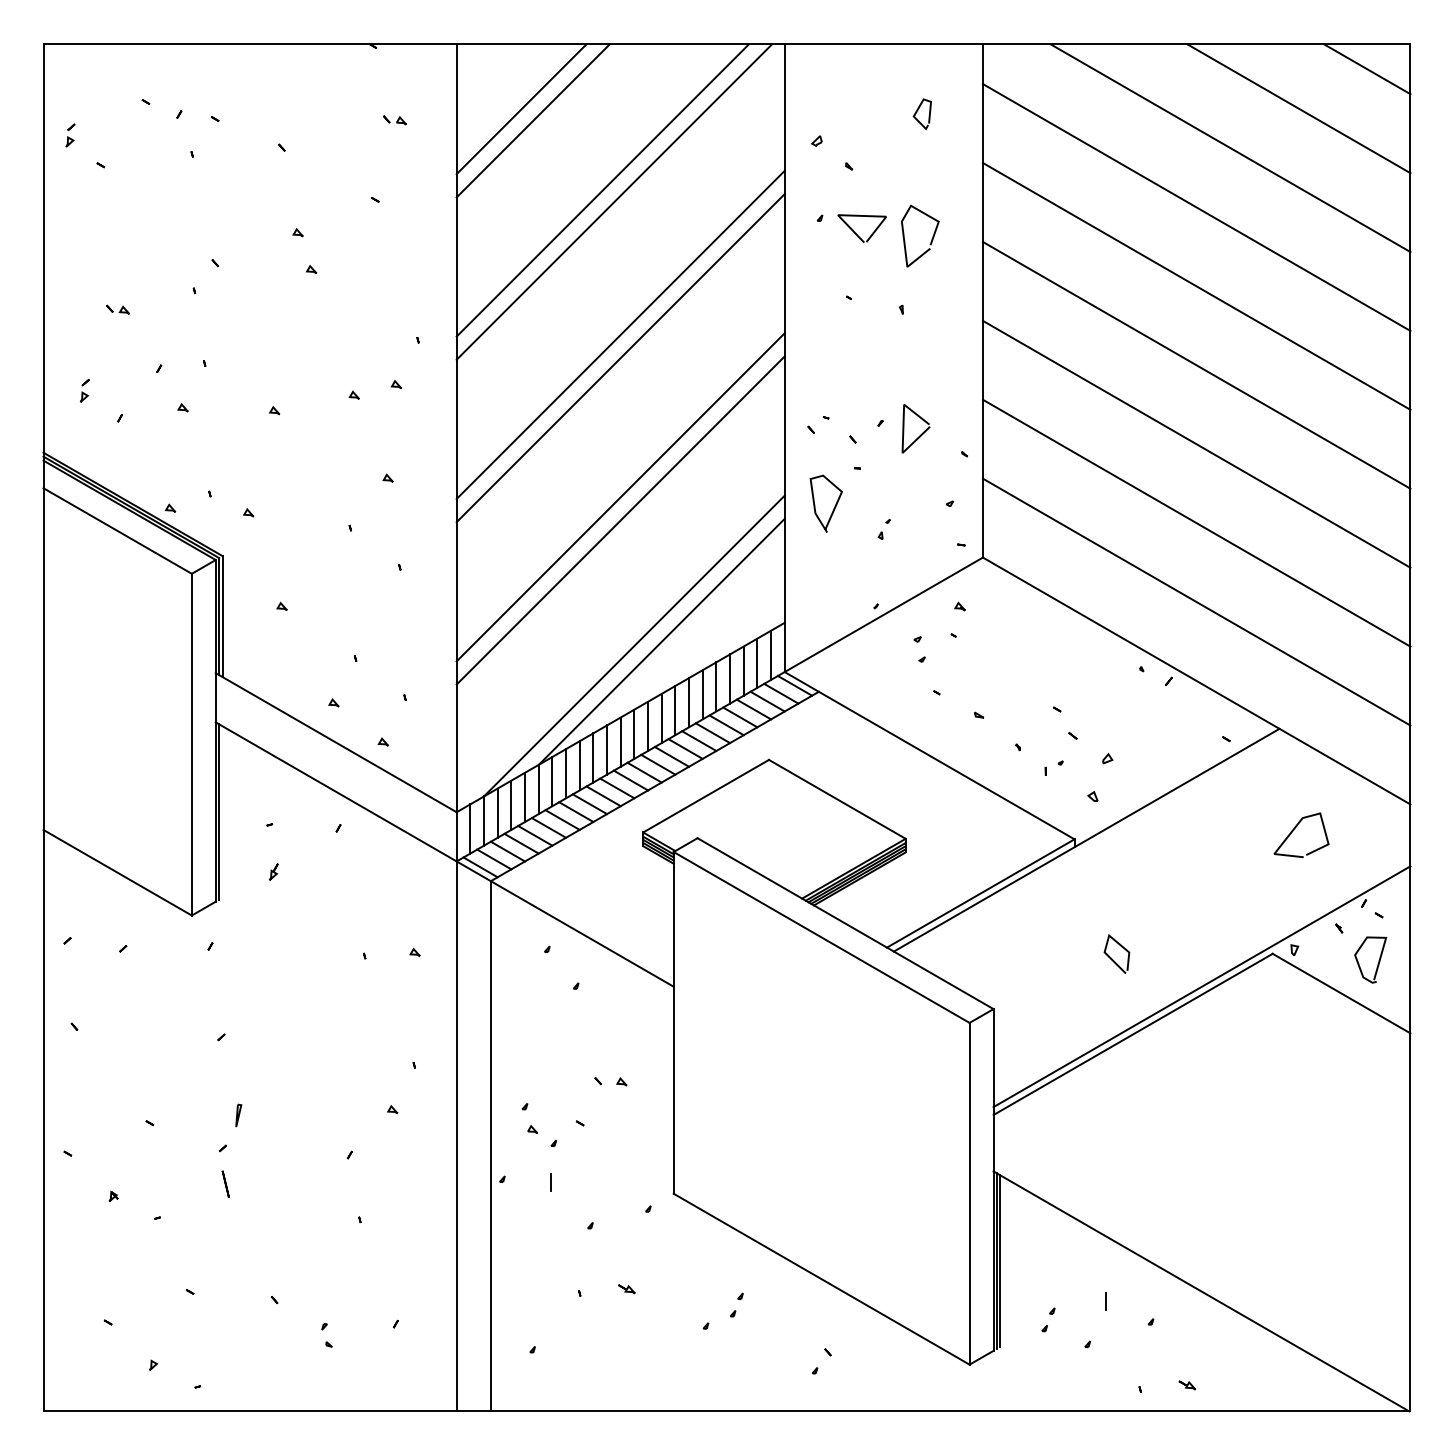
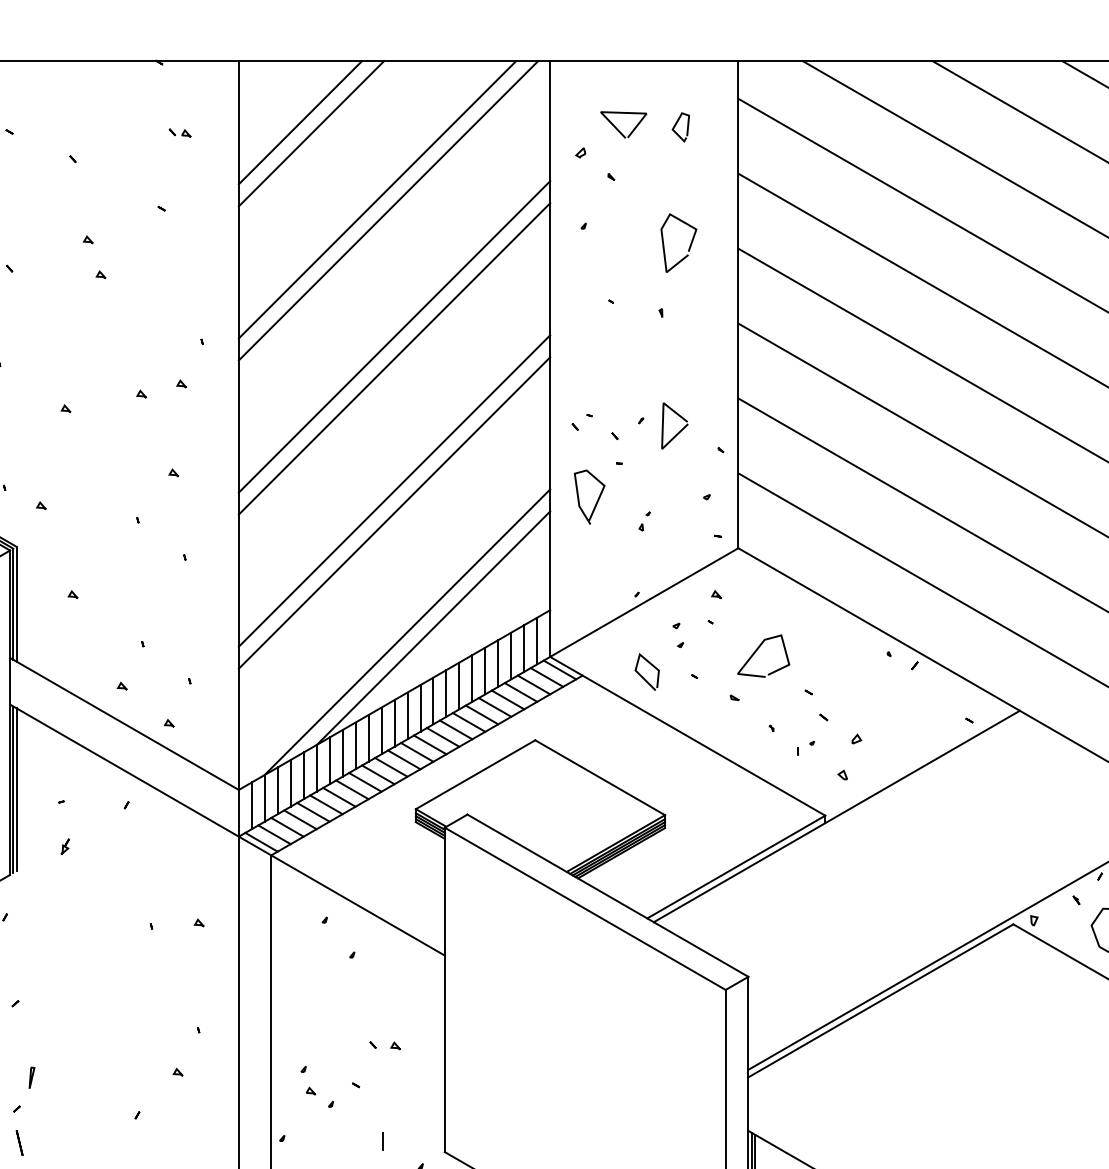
line: (856, 233) -> (618, 129), moved
line: (222, 811) -> (16, 789), added
curve: (1294, 830) -> (756, 651), moved
line: (1111, 957) -> (642, 675), moved
line: (550, 1182) -> (382, 1141), moved

